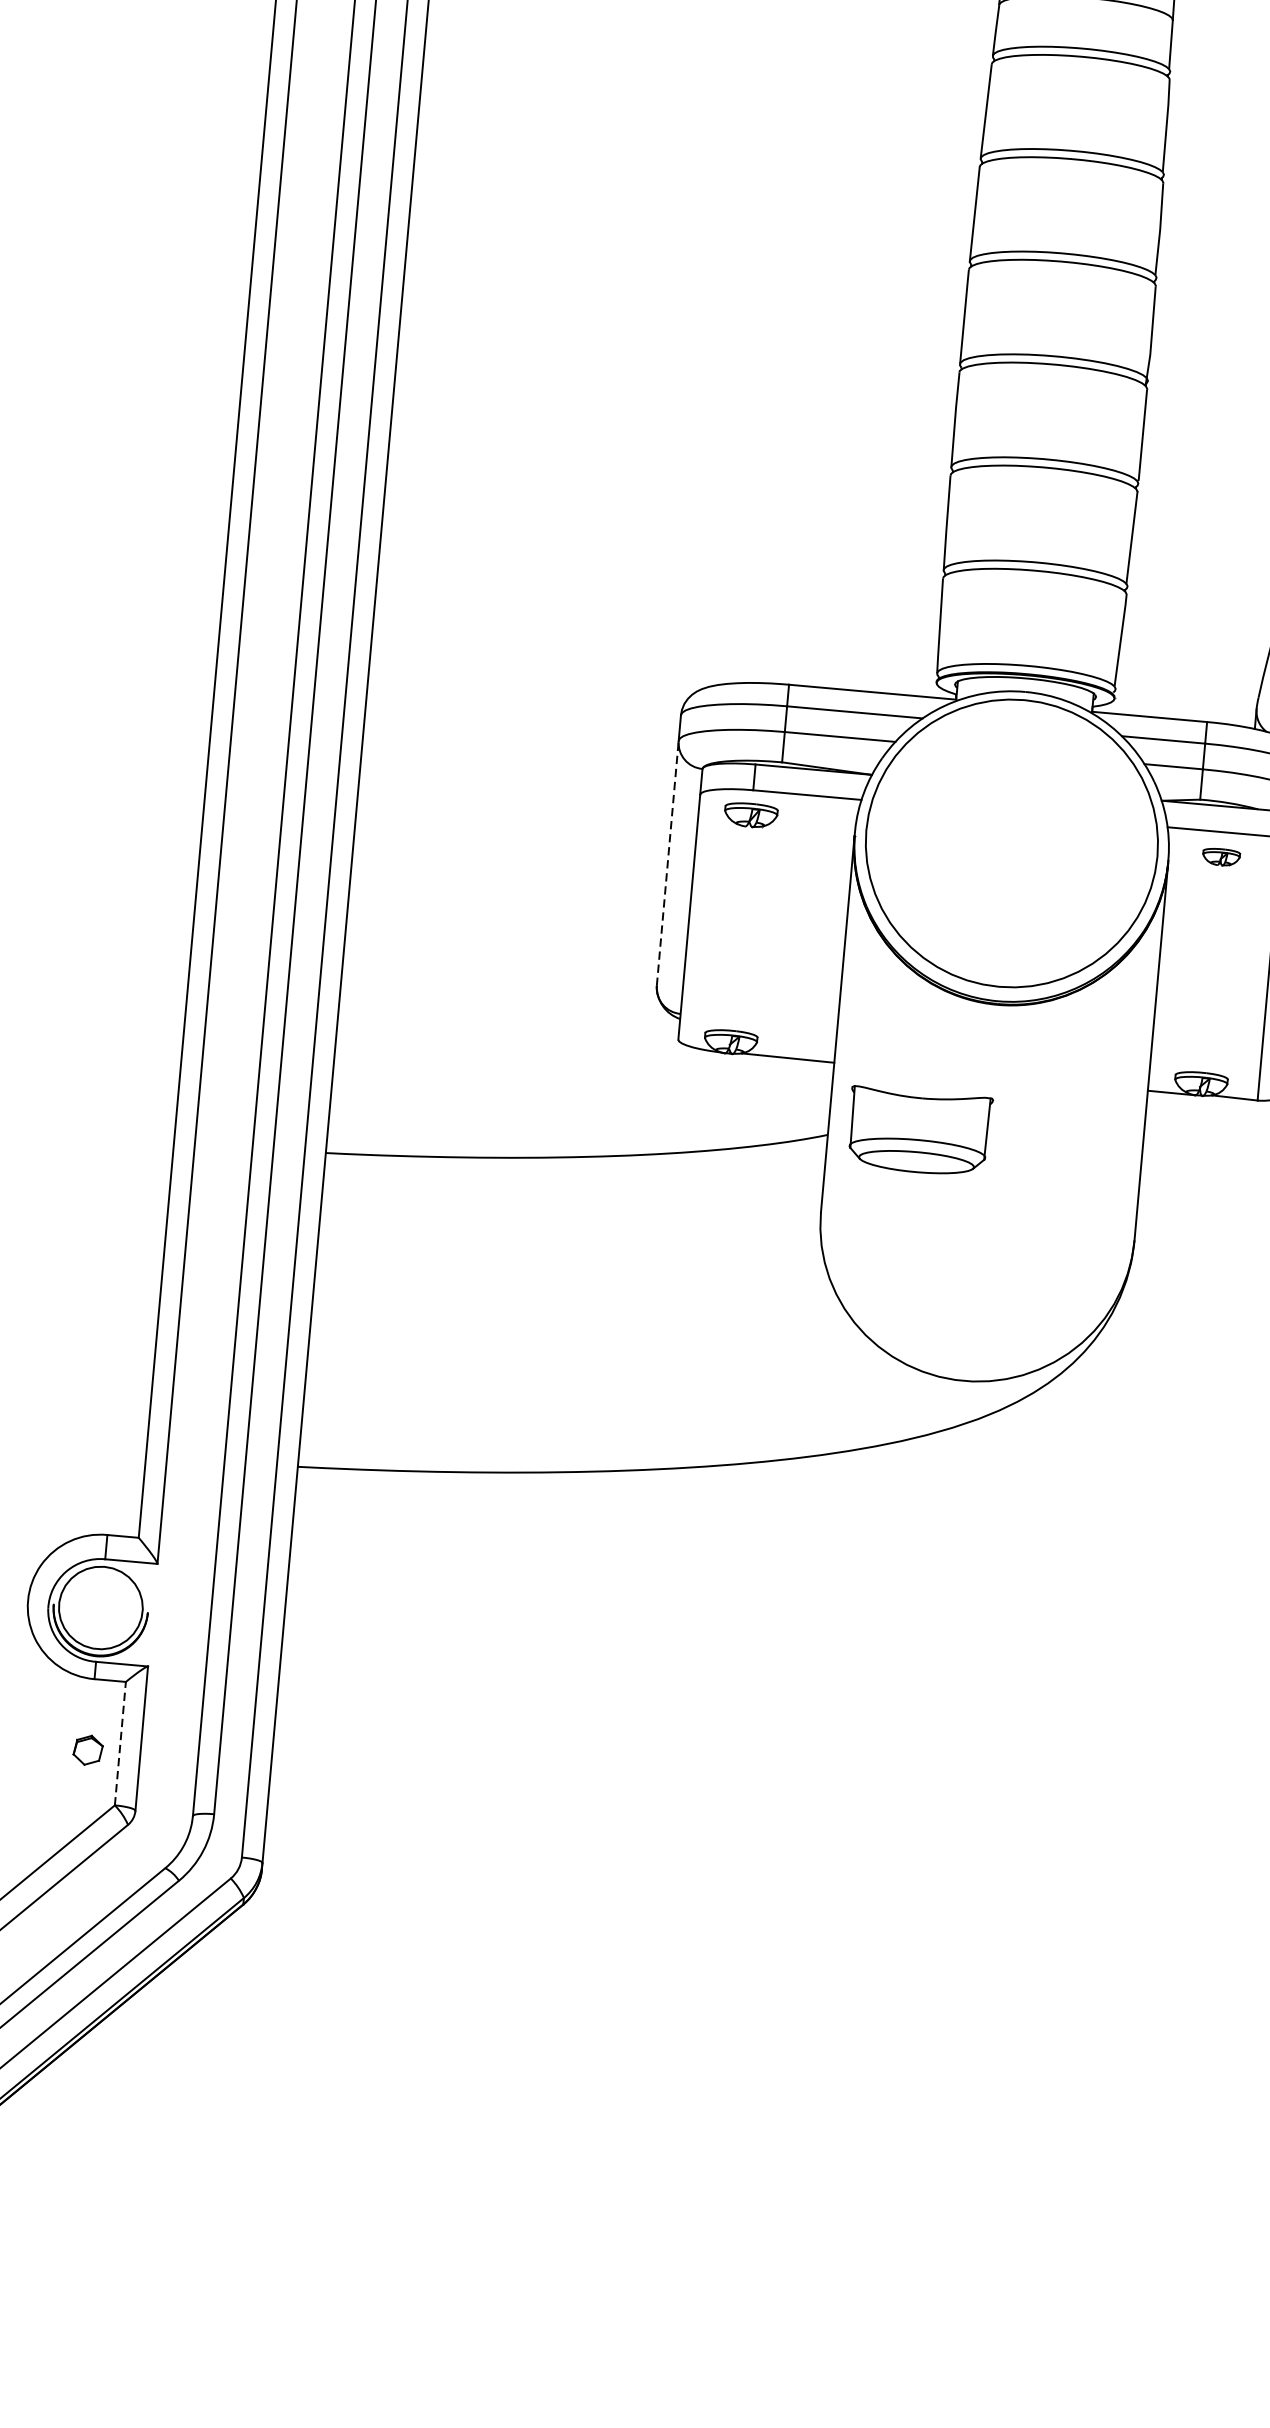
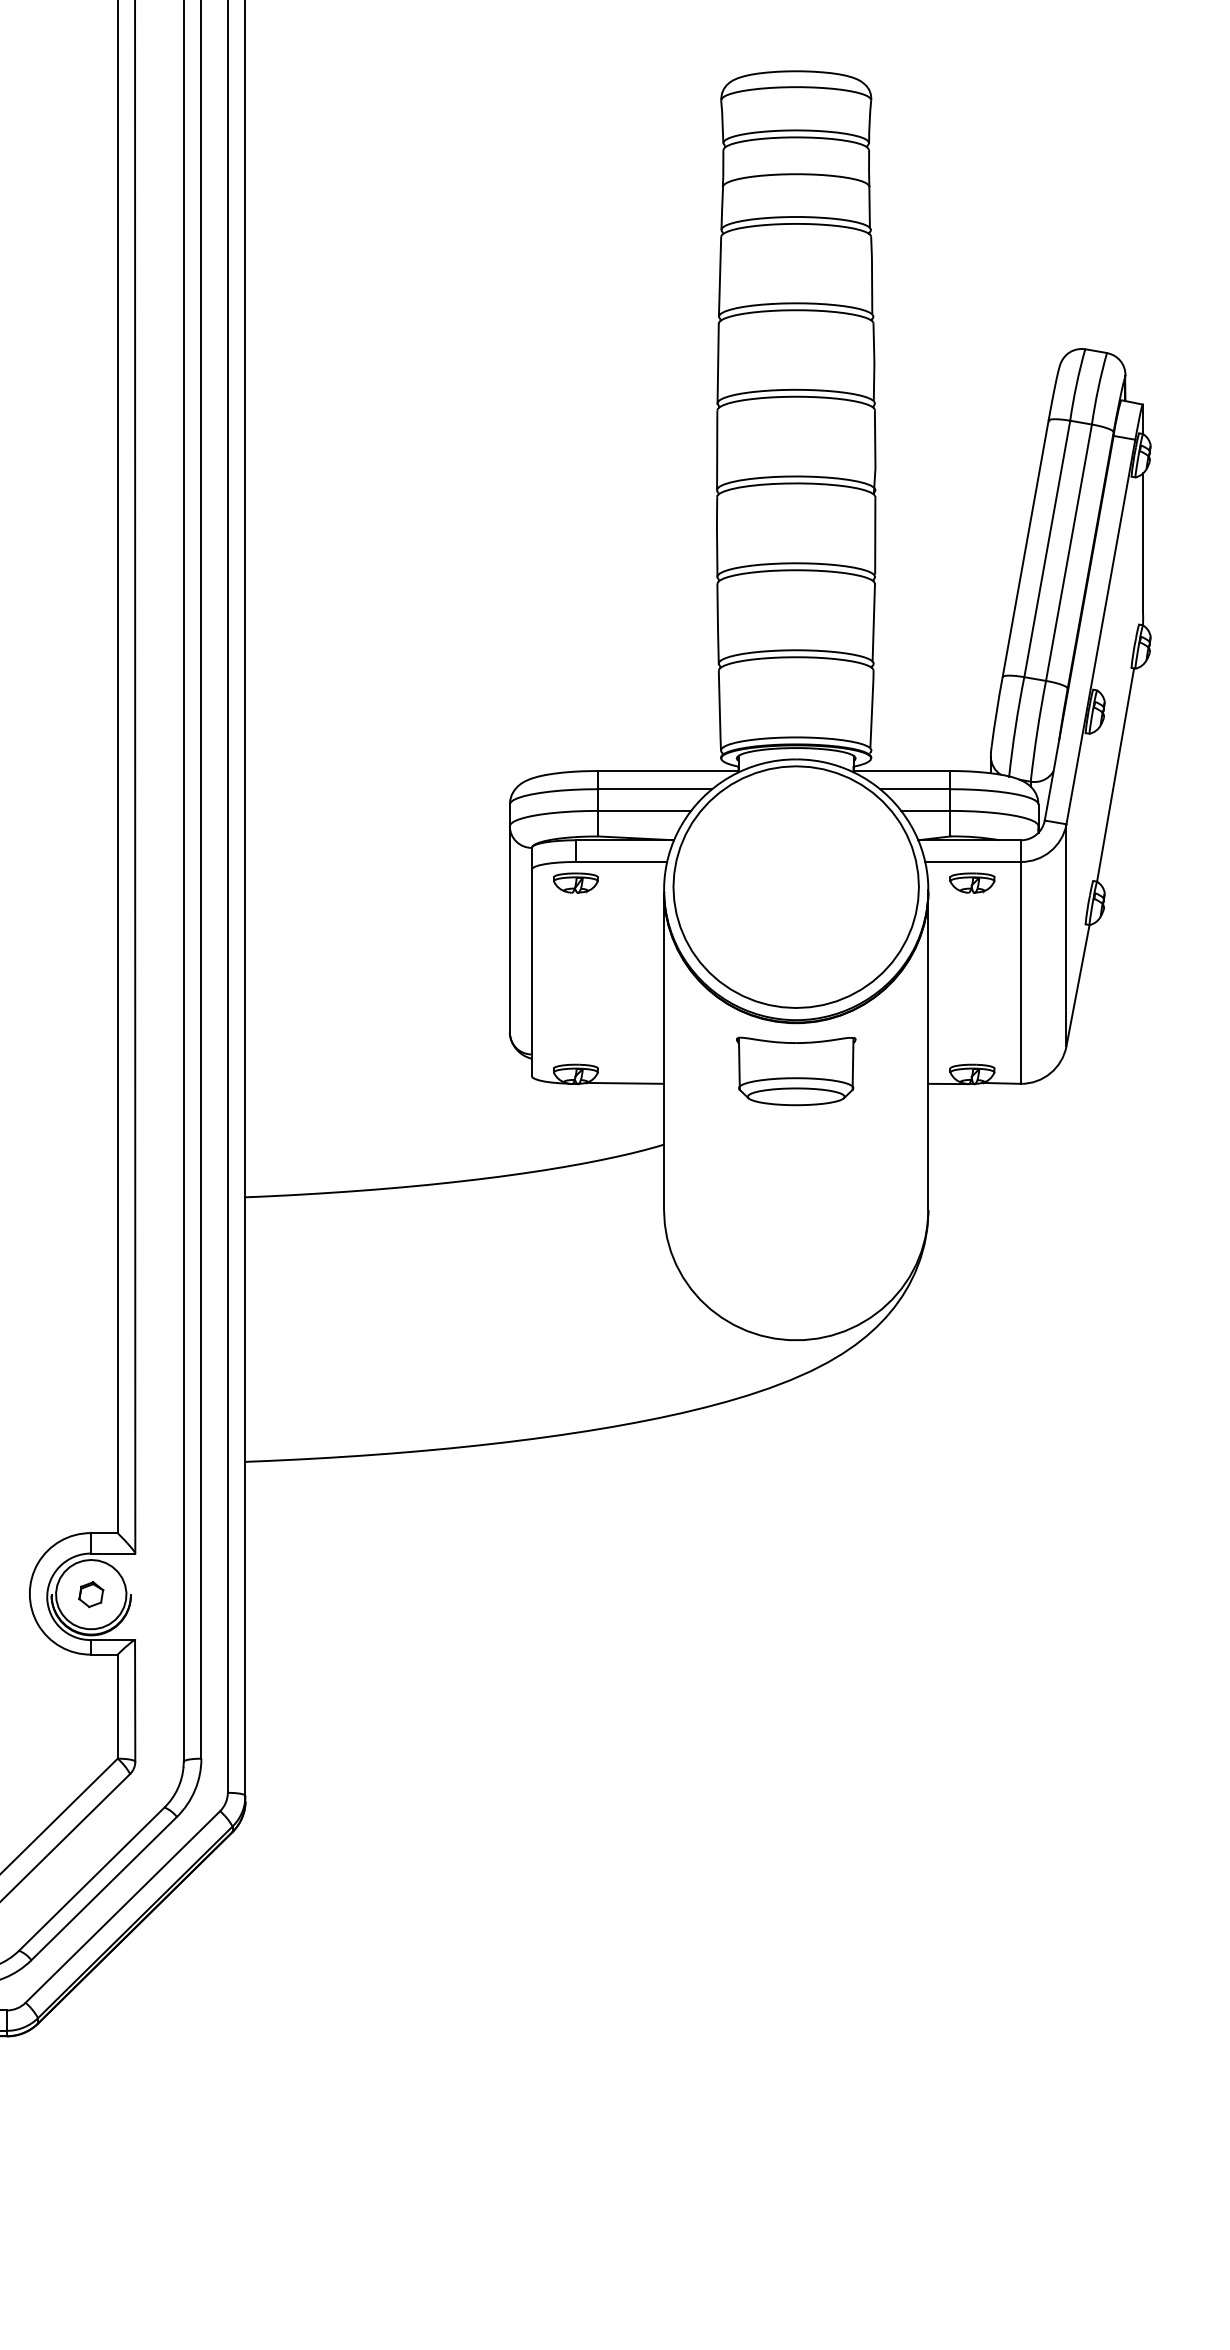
part: (1221, 856) -> (972, 882), size x1.43
line: (667, 863) -> (509, 929), dashed -> solid
part: (919, 1132) -> (796, 1071), moved
line: (120, 1743) -> (117, 1706), dashed -> solid
part: (88, 1750) -> (91, 1594), moved

